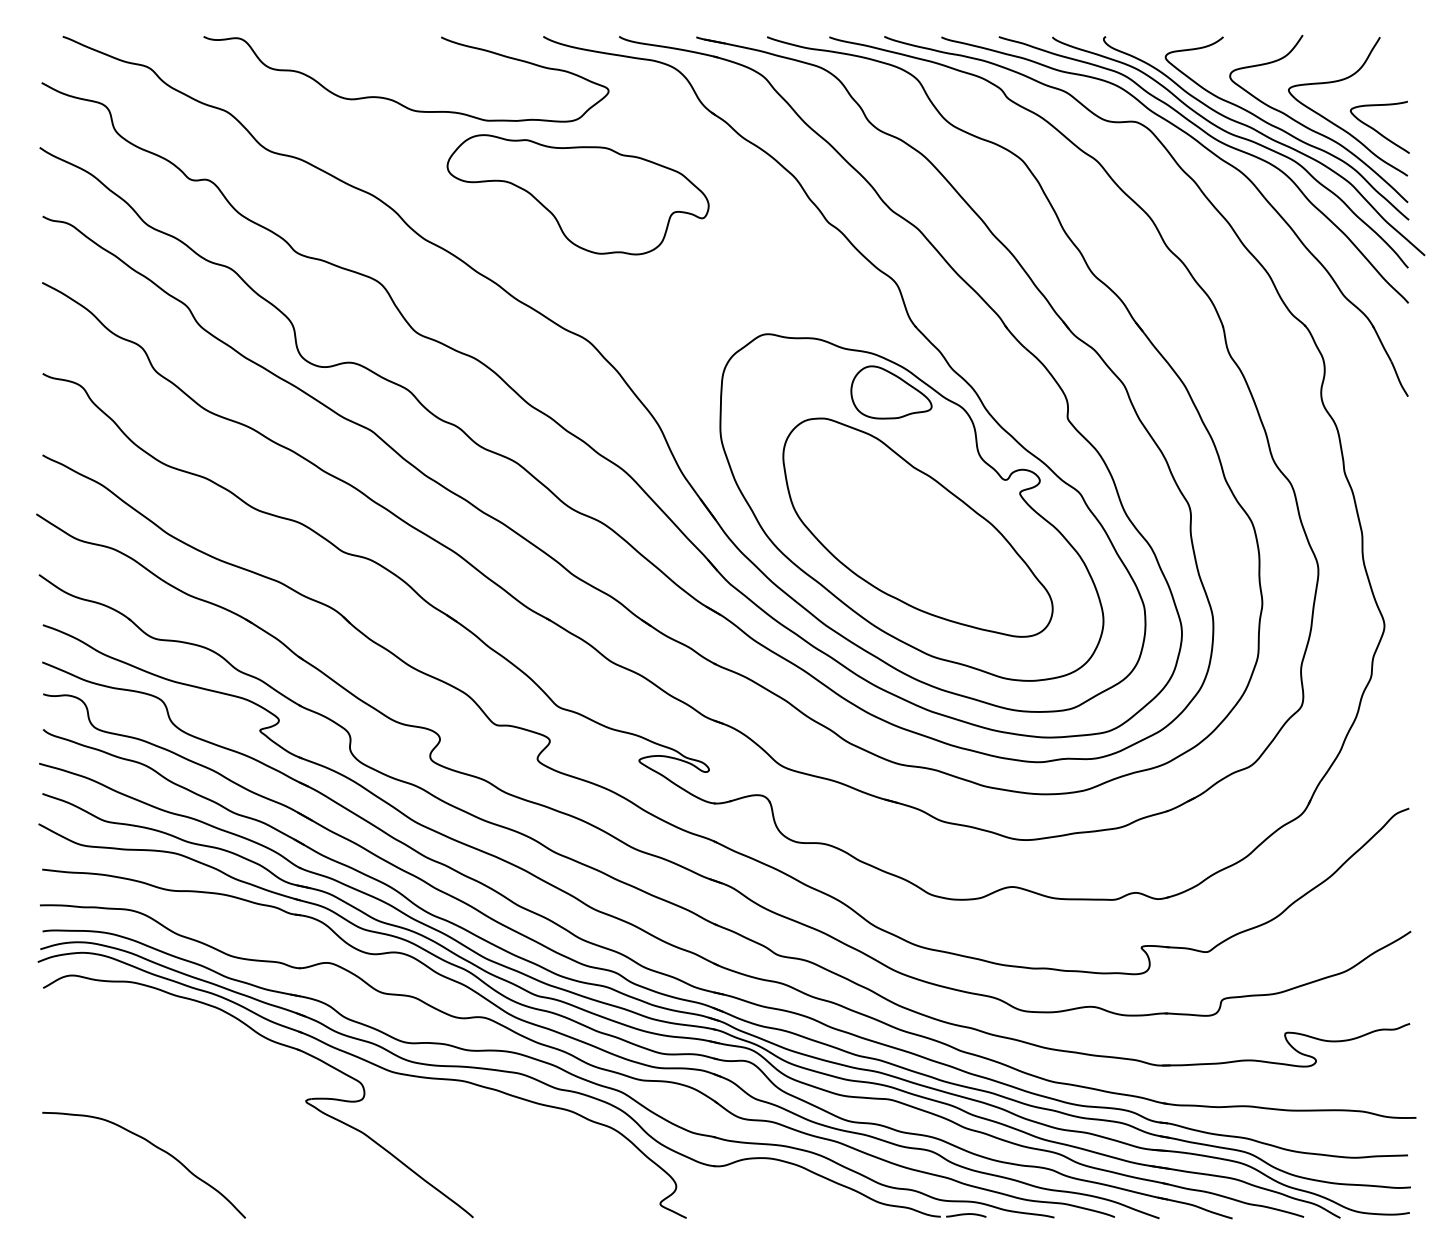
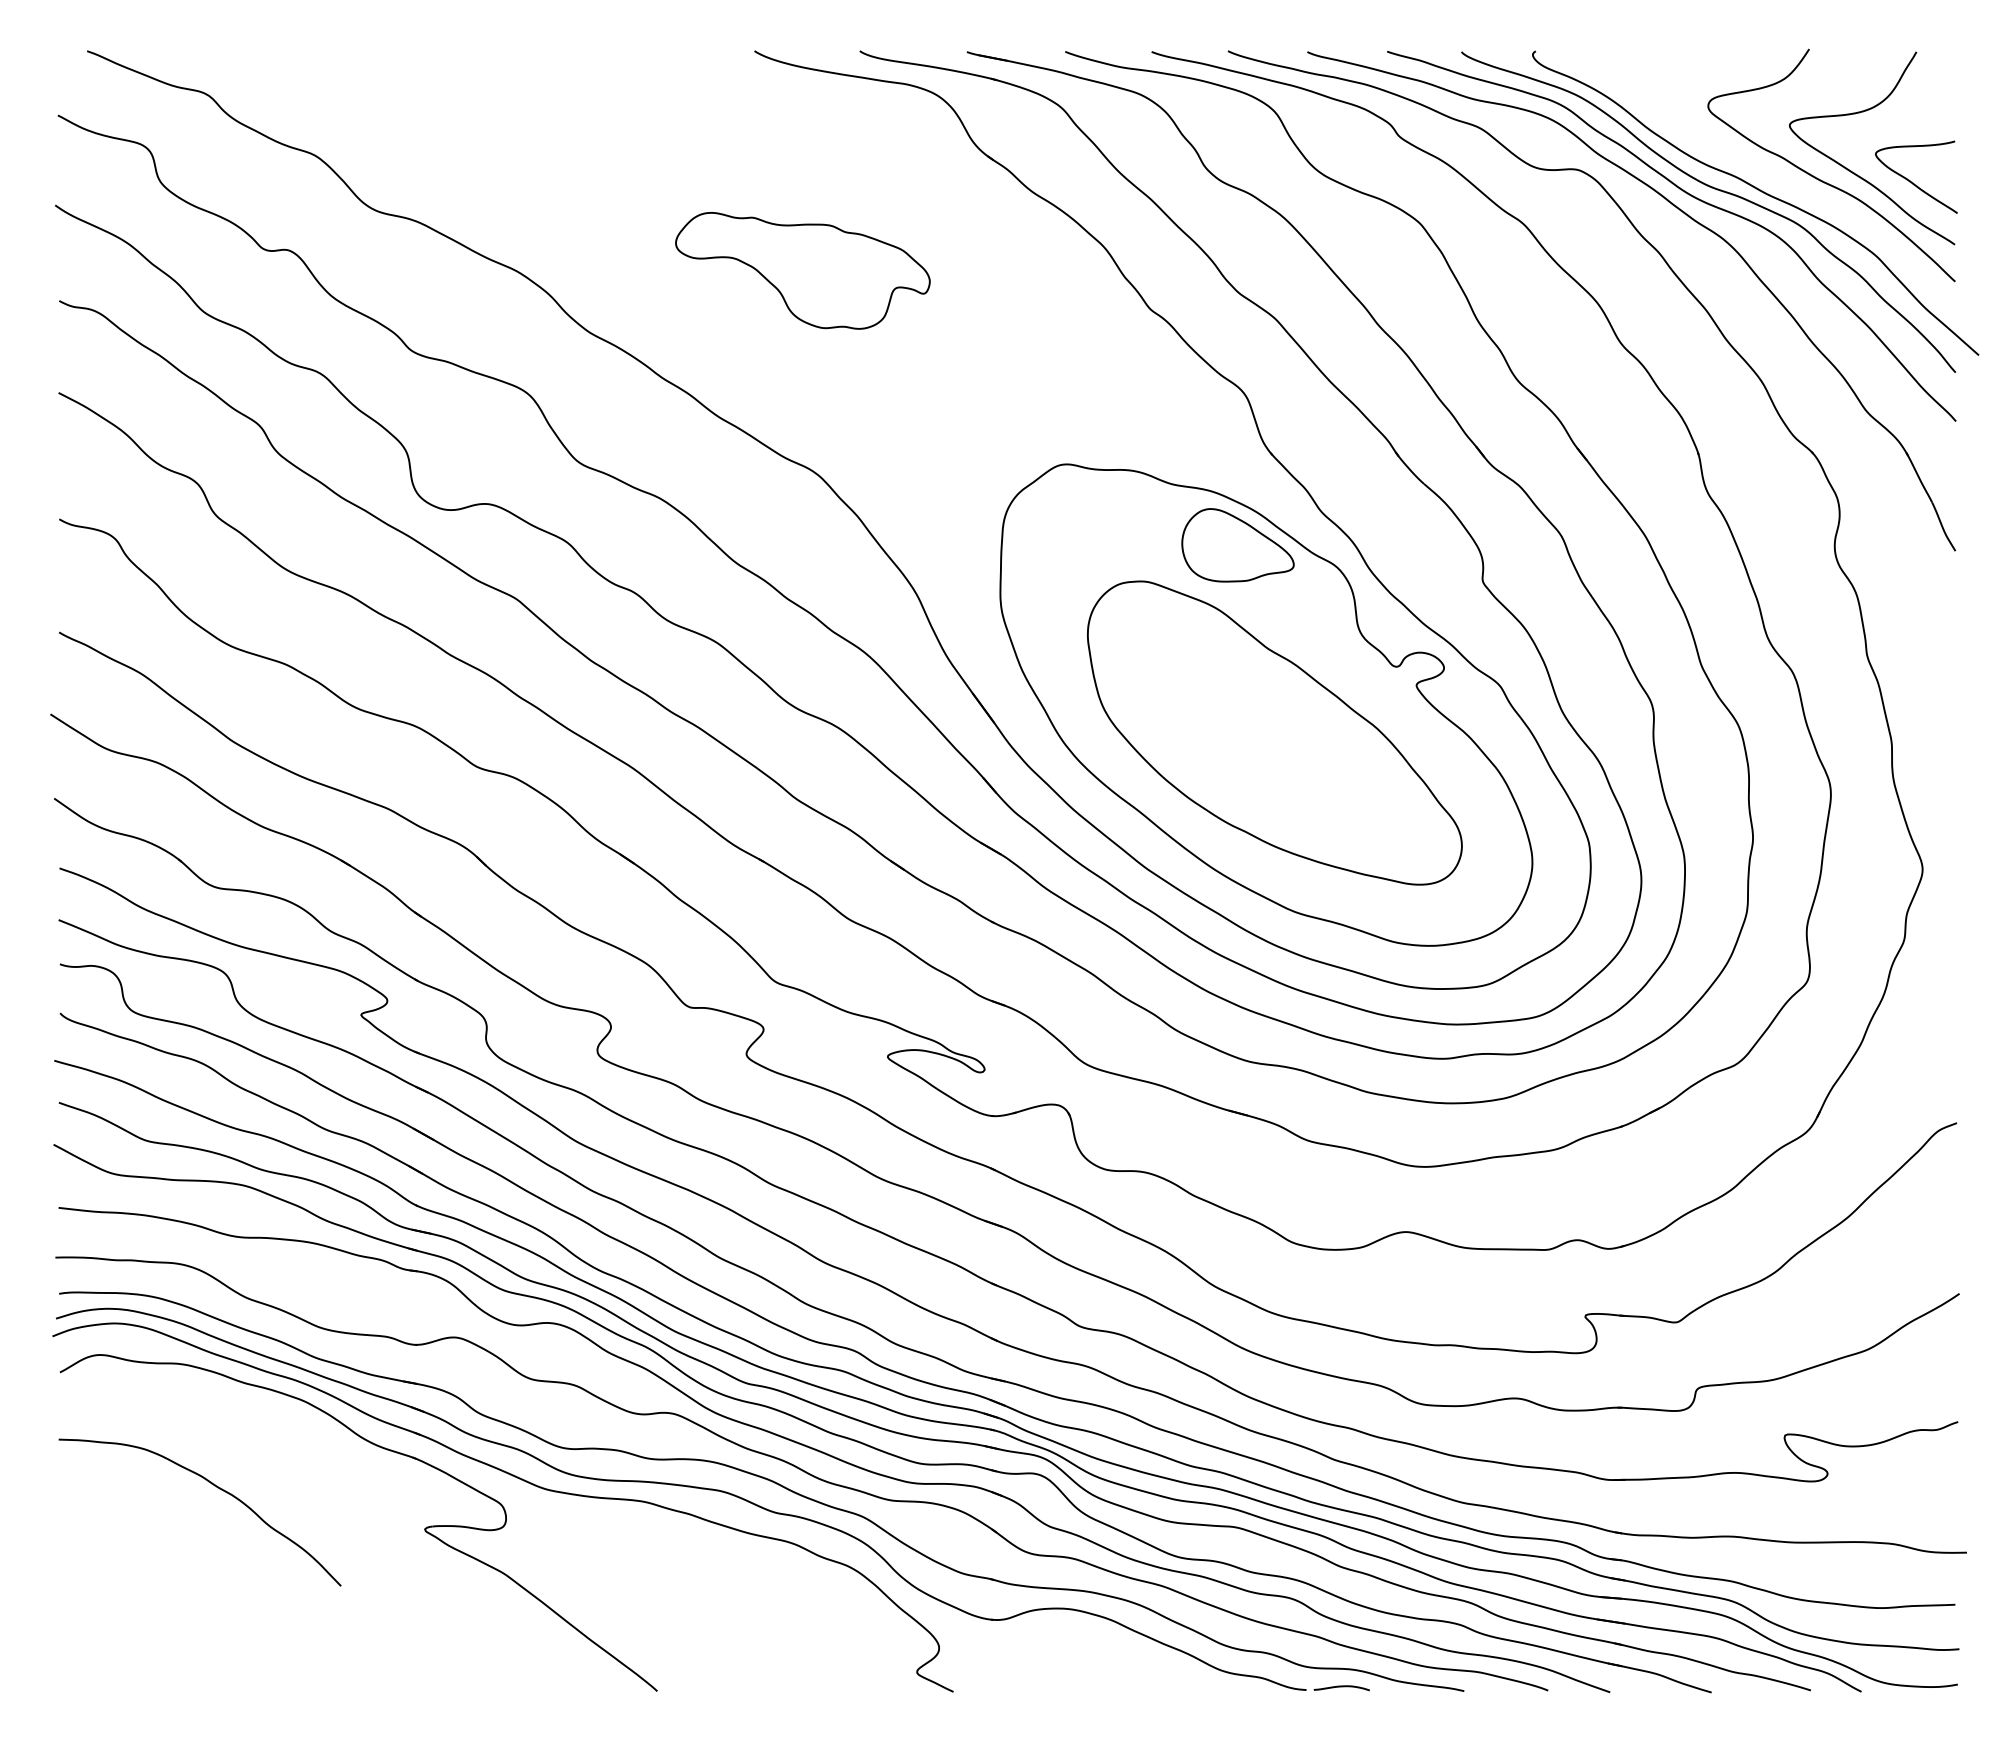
curve: (395, 100) -> (549, 140), removed
curve: (1285, 131) -> (1785, 182), removed
part: (577, 194) -> (802, 270), size x0.7
curve: (156, 1147) -> (217, 1488), moved

